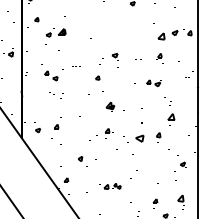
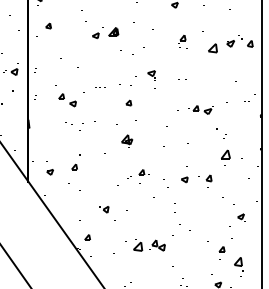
part: (55, 32) -> (104, 32), moved
part: (159, 58) -> (182, 41), moved
part: (110, 106) -> (127, 140), moved
part: (140, 132) -> (185, 174), size x0.62
part: (110, 186) -> (145, 245), size x1.43
part: (155, 203) -> (222, 252), moved

